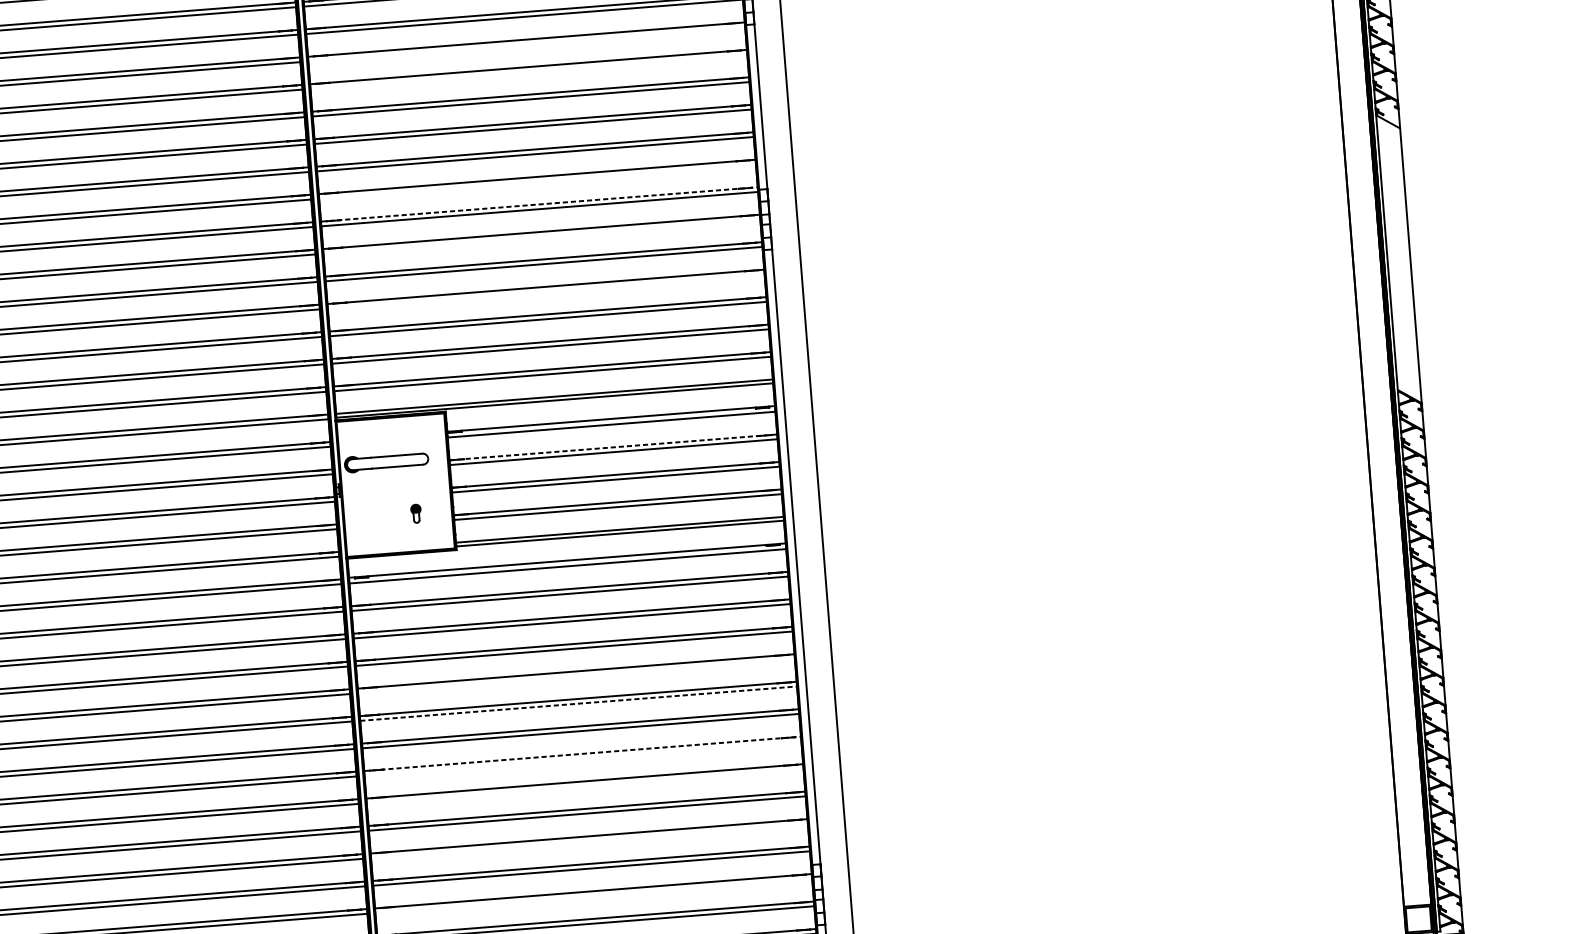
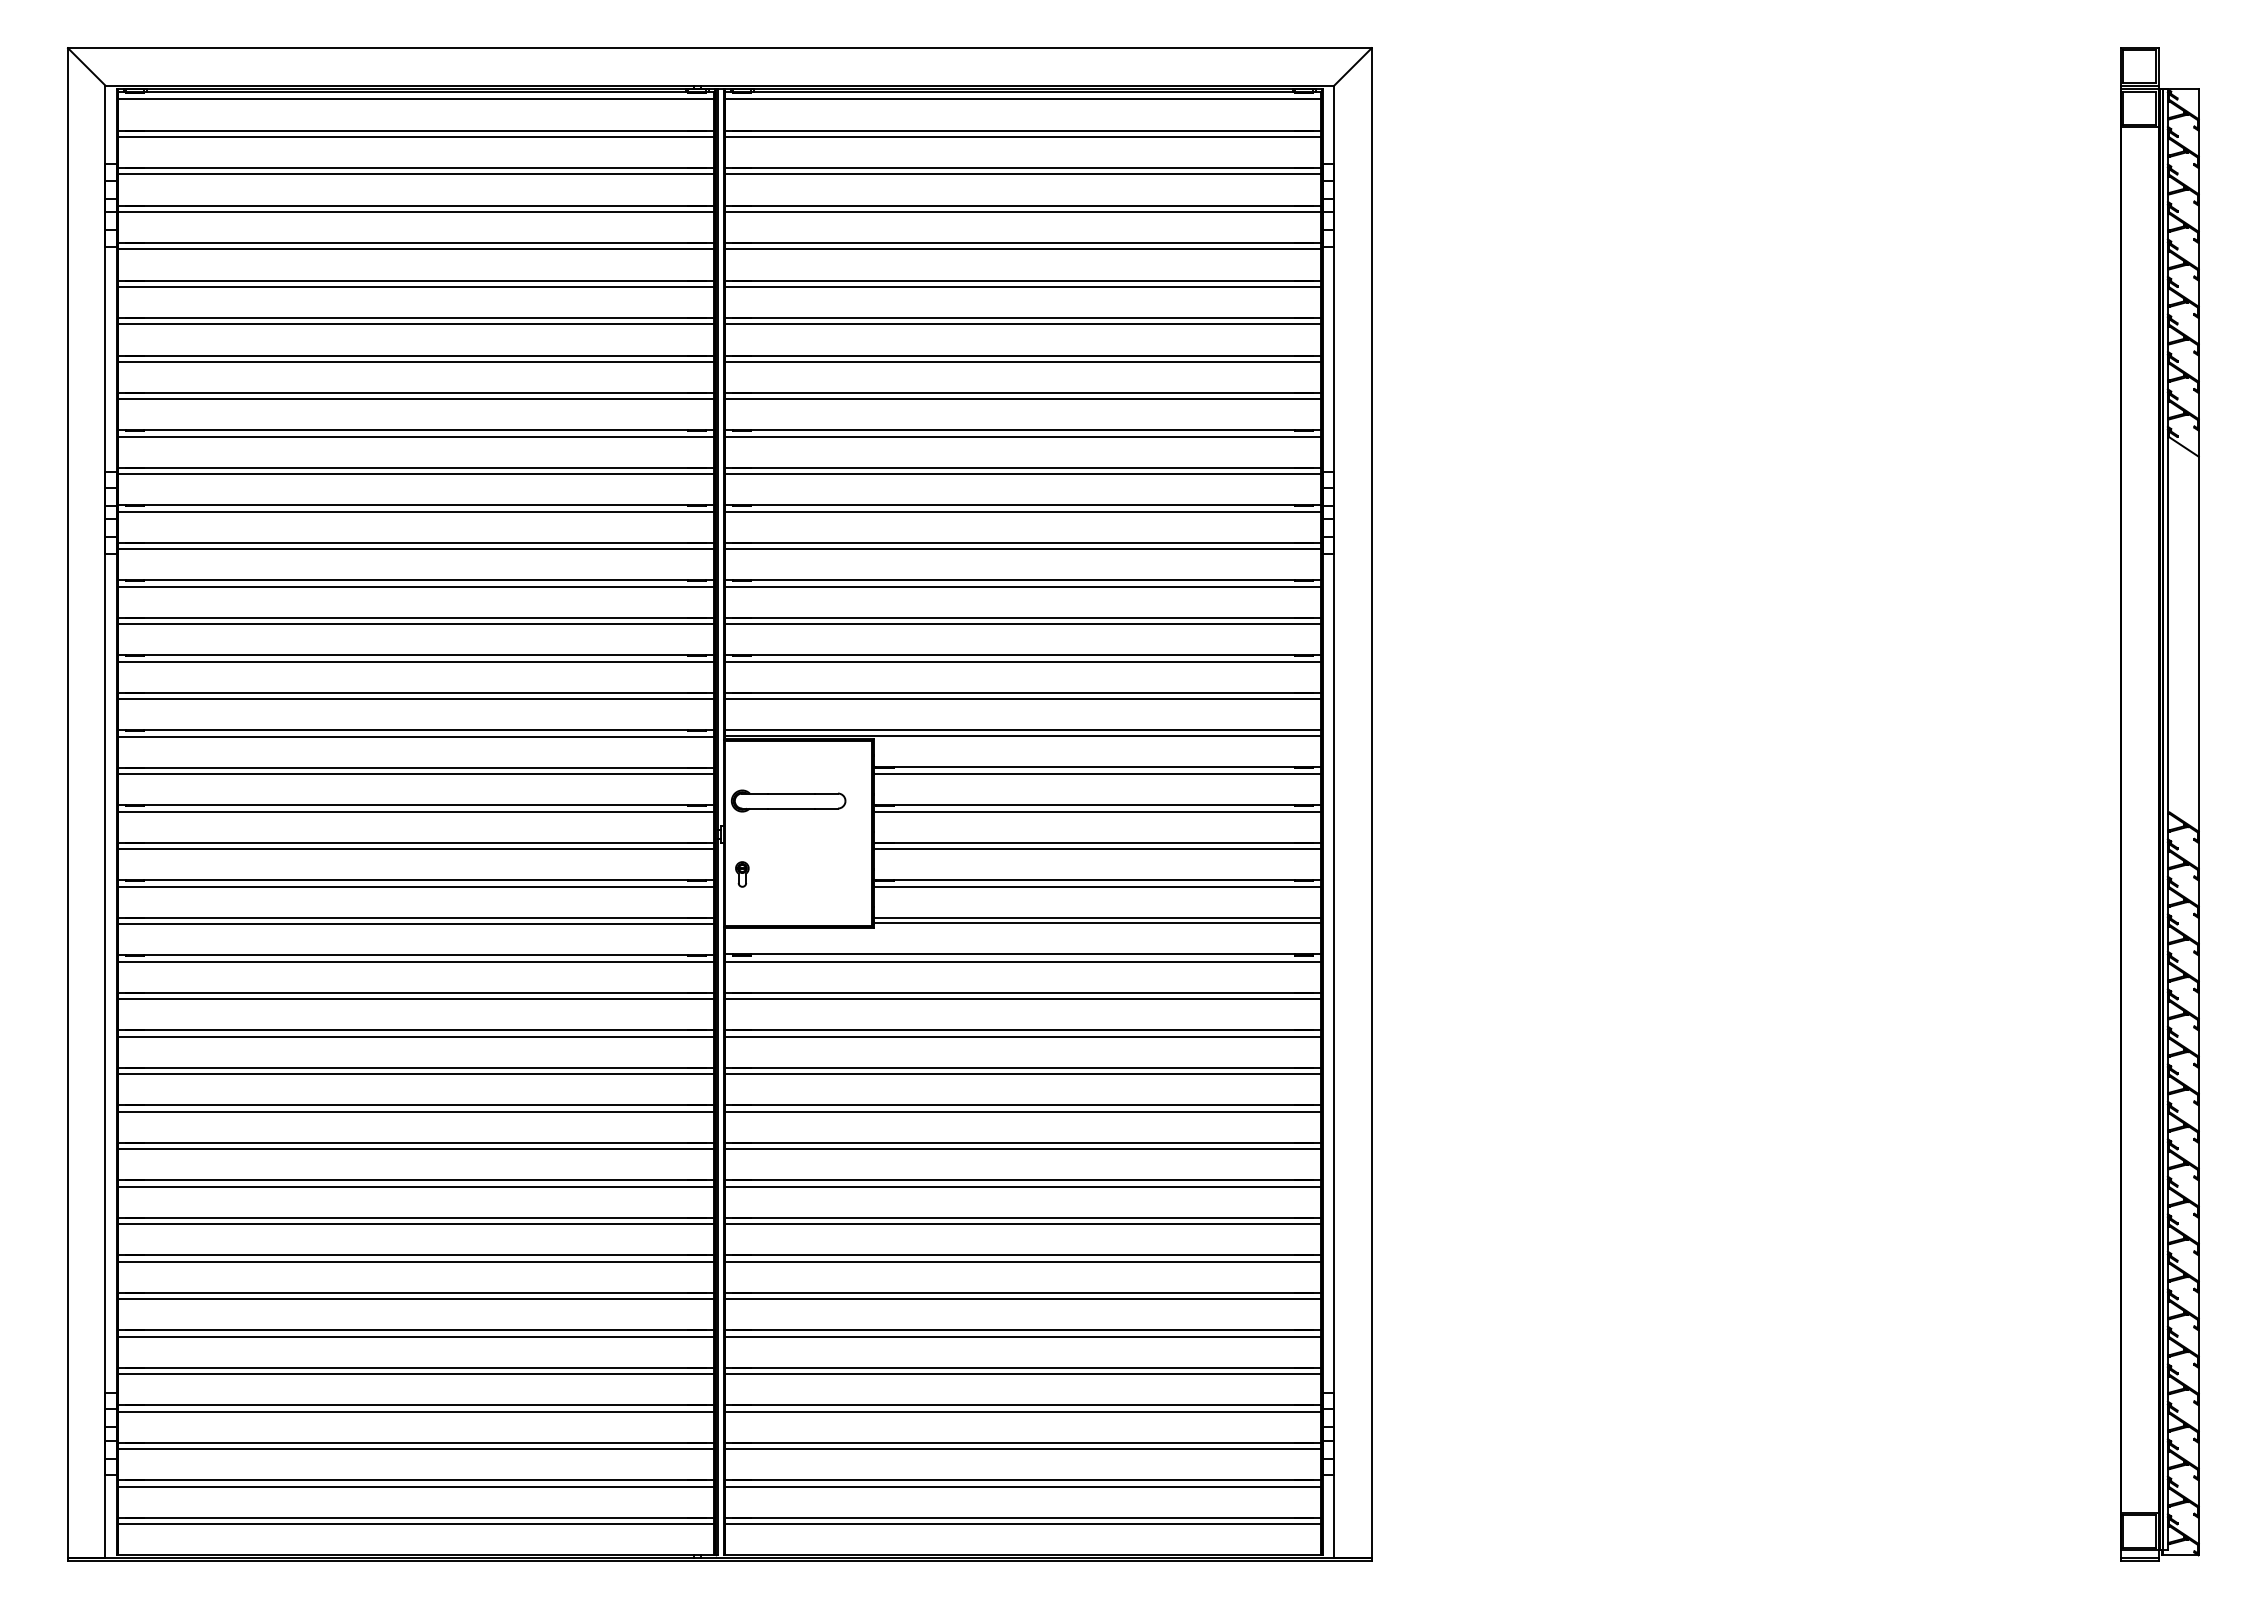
line: (526, 44) -> (1023, 249), added
line: (529, 71) -> (1023, 286), added
line: (537, 181) -> (1023, 436), added
line: (539, 204) -> (1023, 467), dashed -> solid
line: (541, 236) -> (1023, 511), added
line: (546, 291) -> (1023, 586), added
line: (613, 447) -> (1097, 805), dashed -> solid
part: (416, 513) -> (742, 874), moved
line: (576, 675) -> (1023, 1111), added
line: (578, 703) -> (1023, 1149), dashed -> solid
line: (582, 753) -> (1023, 1217), dashed -> solid
line: (583, 758) -> (1023, 1224), added
line: (585, 785) -> (1023, 1261), added
line: (589, 840) -> (1023, 1336), added
line: (593, 895) -> (1023, 1411), added

